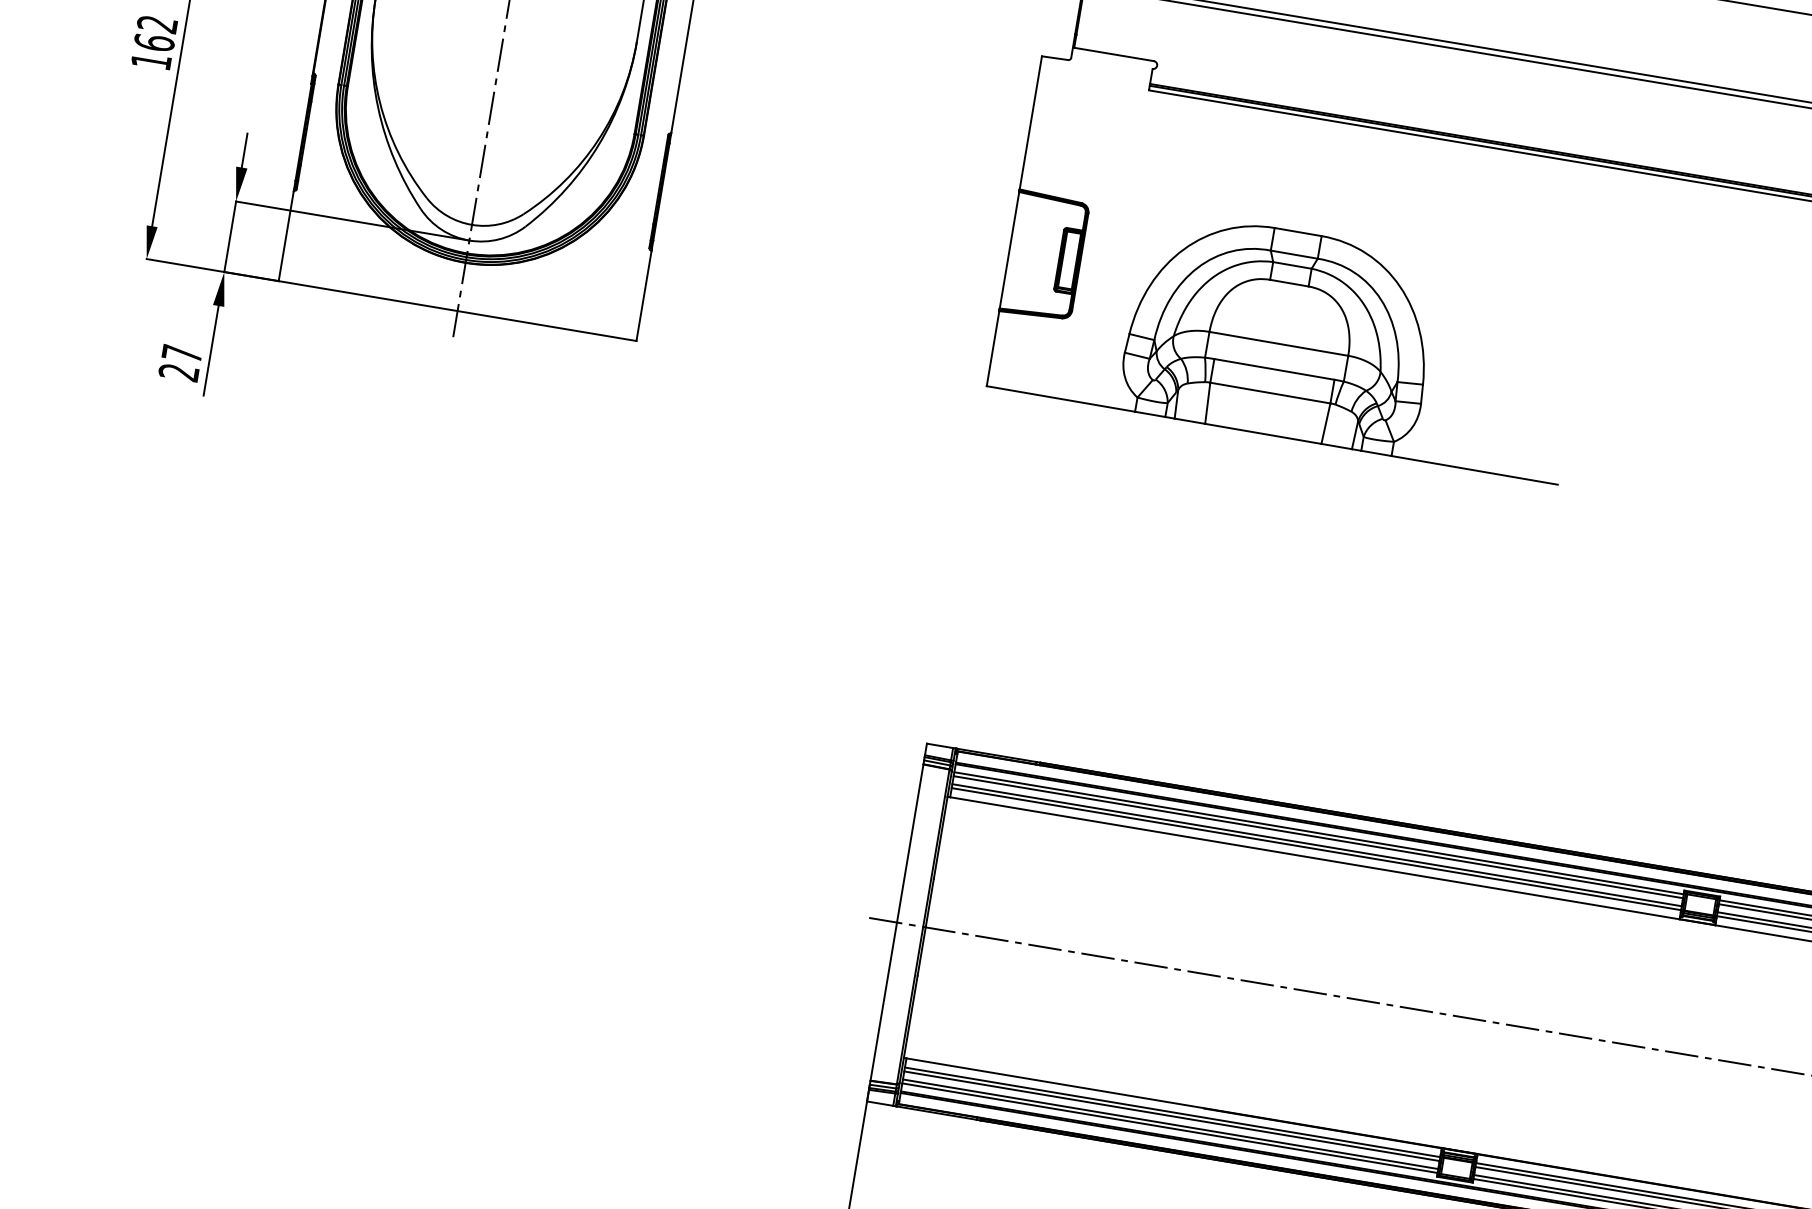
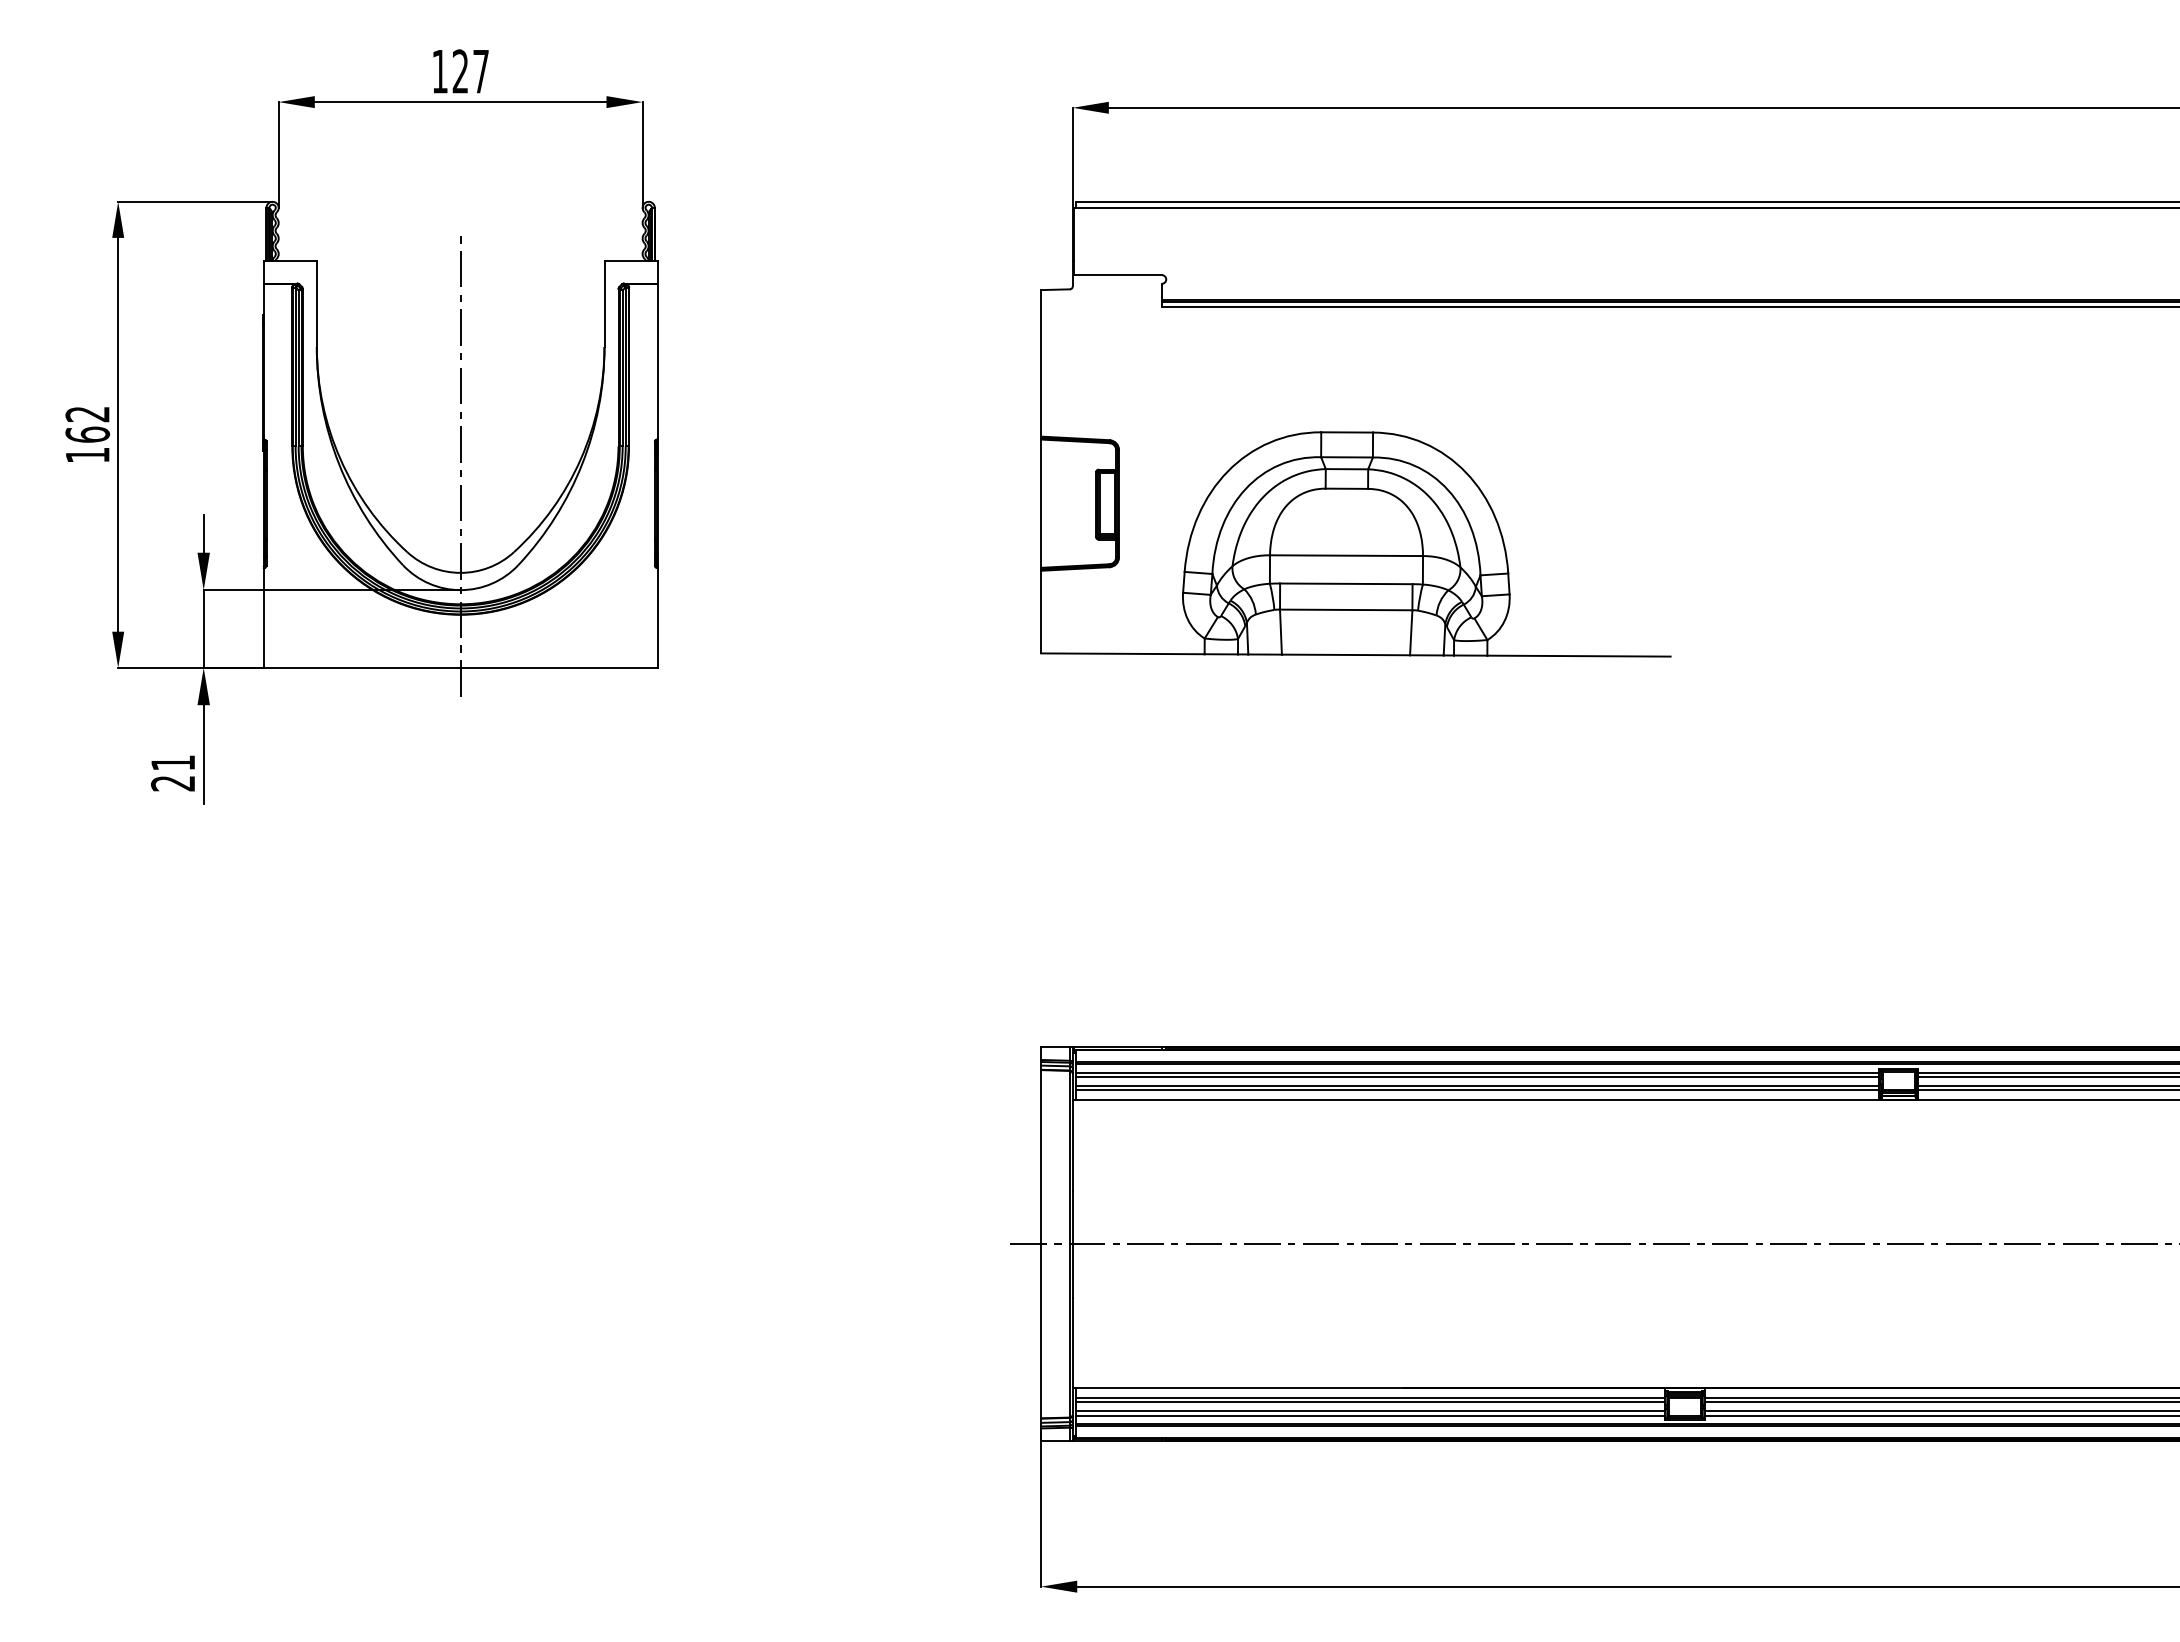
text: (181, 353) -> (172, 762), 27 -> 21

